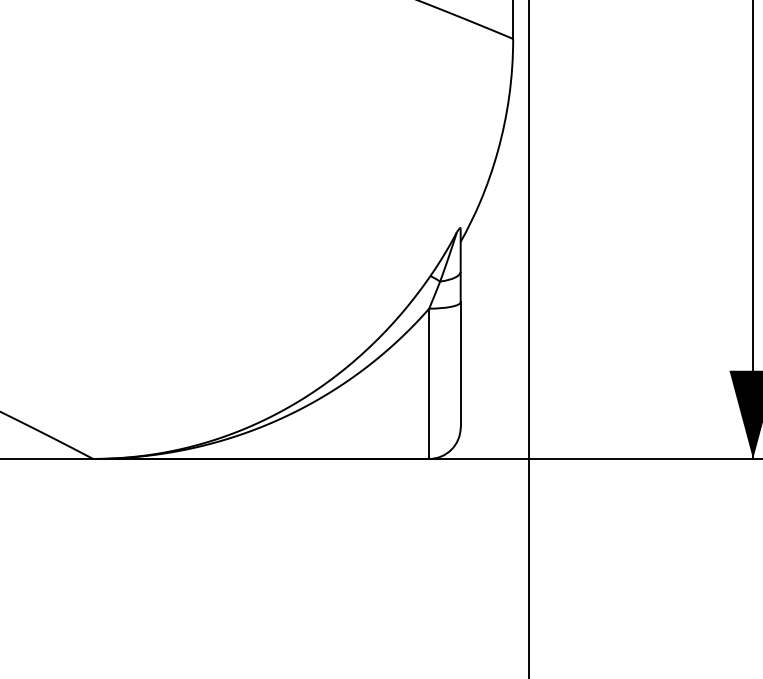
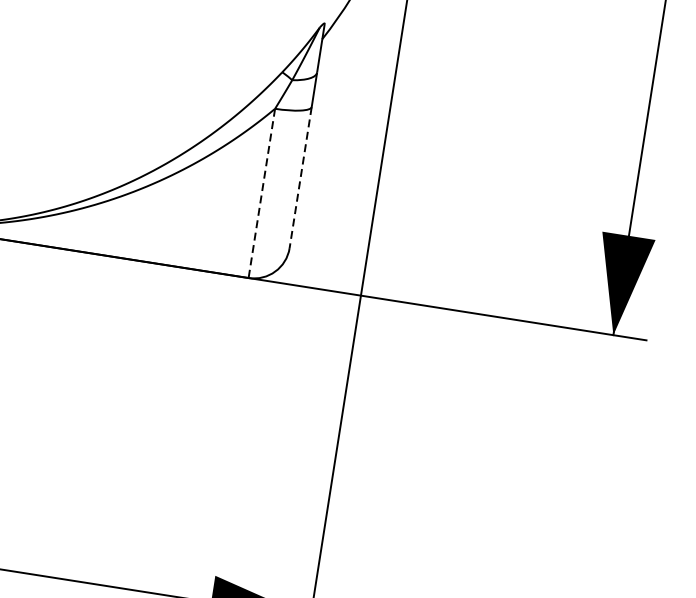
line: (460, 364) -> (300, 177), solid -> dashed
line: (429, 384) -> (262, 194), solid -> dashed

